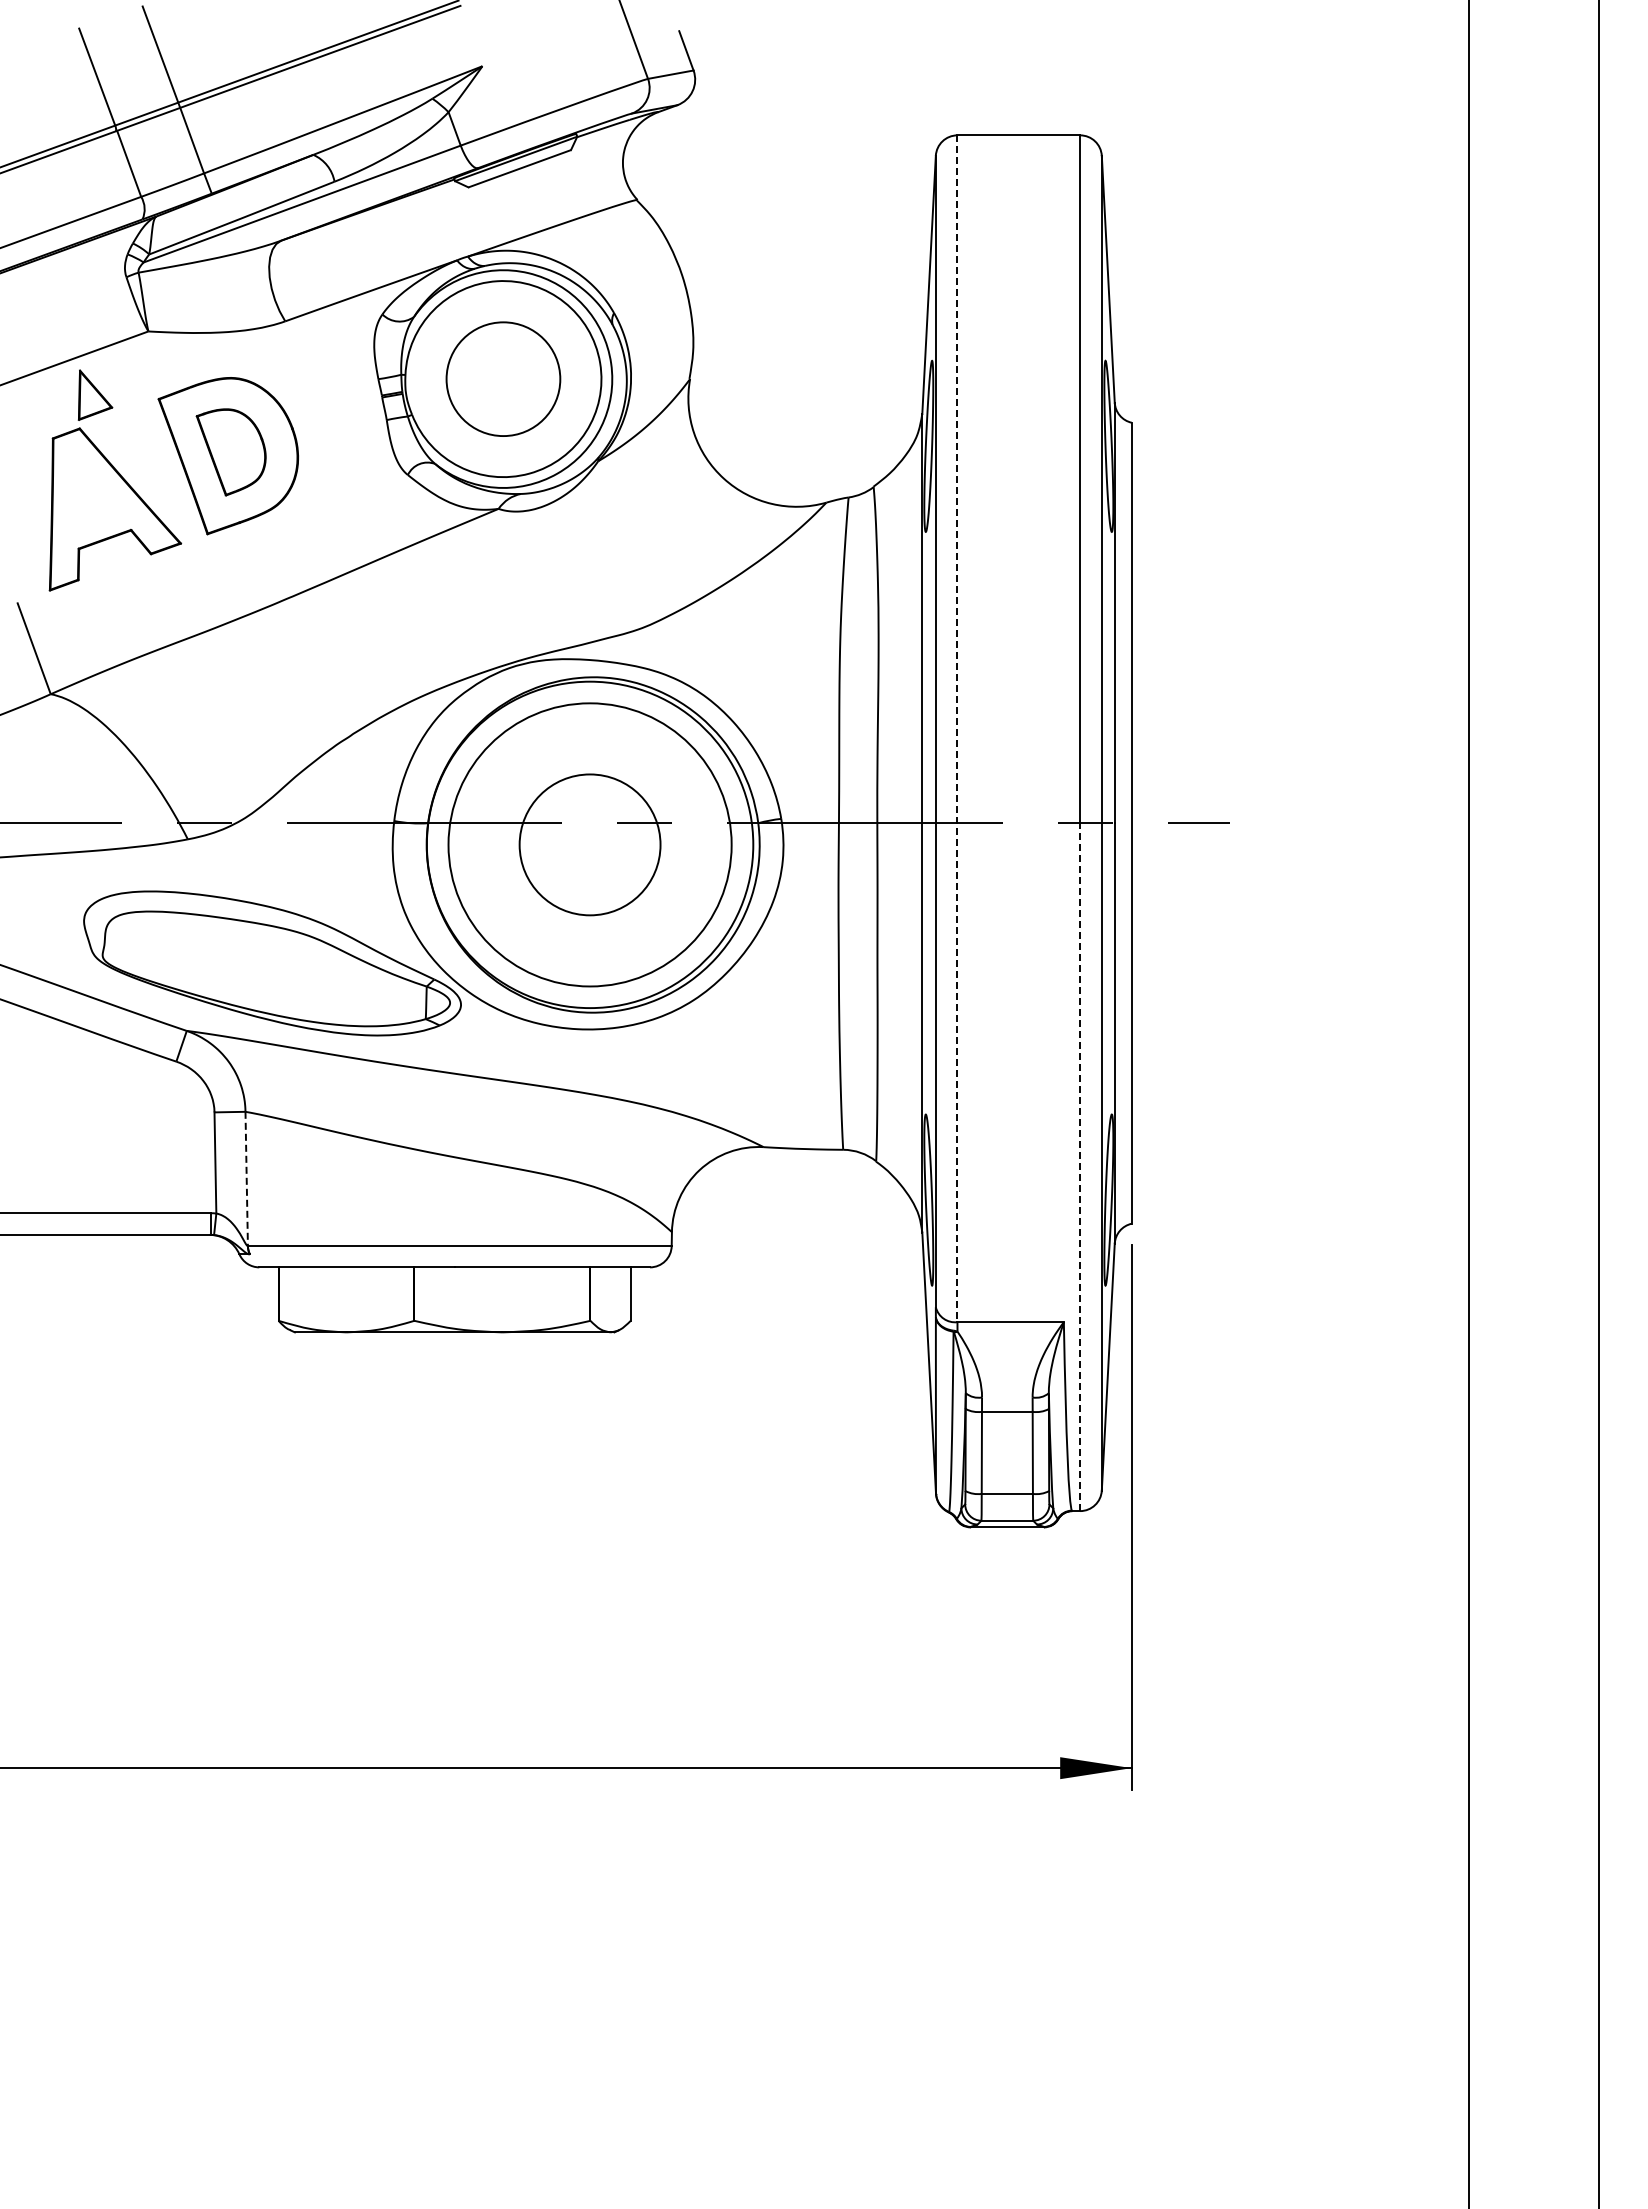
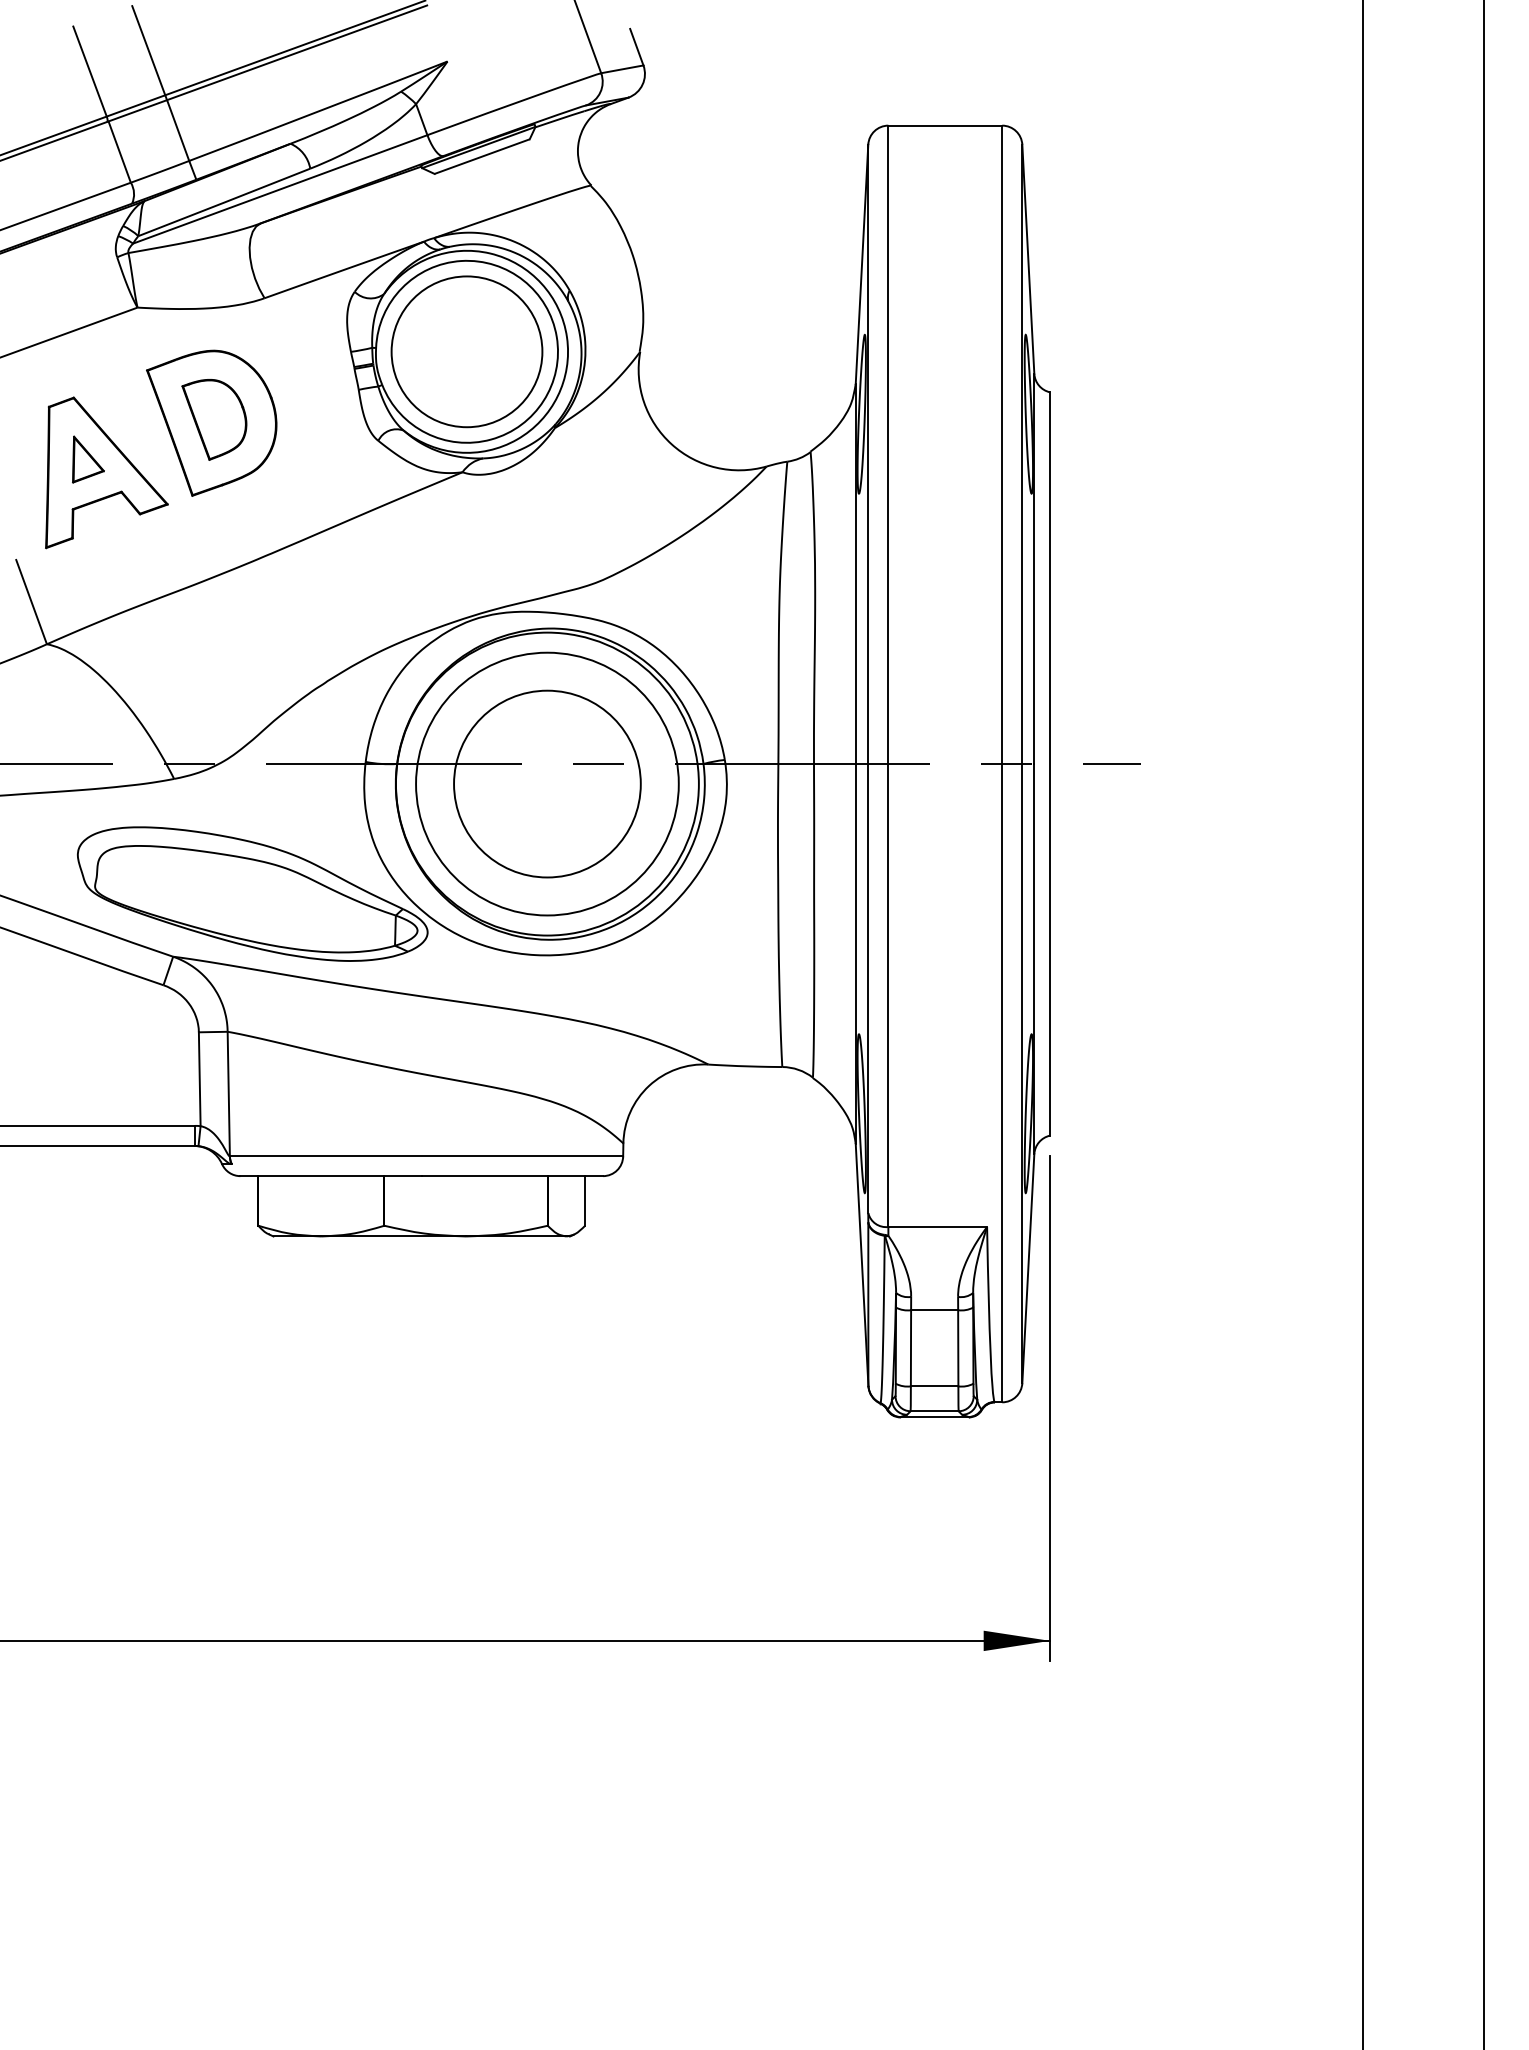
circle: (503, 379) -> (467, 352), size x1.43
part: (95, 394) -> (88, 458), moved
line: (957, 729) -> (888, 676), dashed -> solid
circle: (589, 844) -> (546, 783), size x1.43
line: (1080, 1167) -> (1002, 1083), dashed -> solid
line: (246, 1178) -> (228, 1093), dashed -> solid

